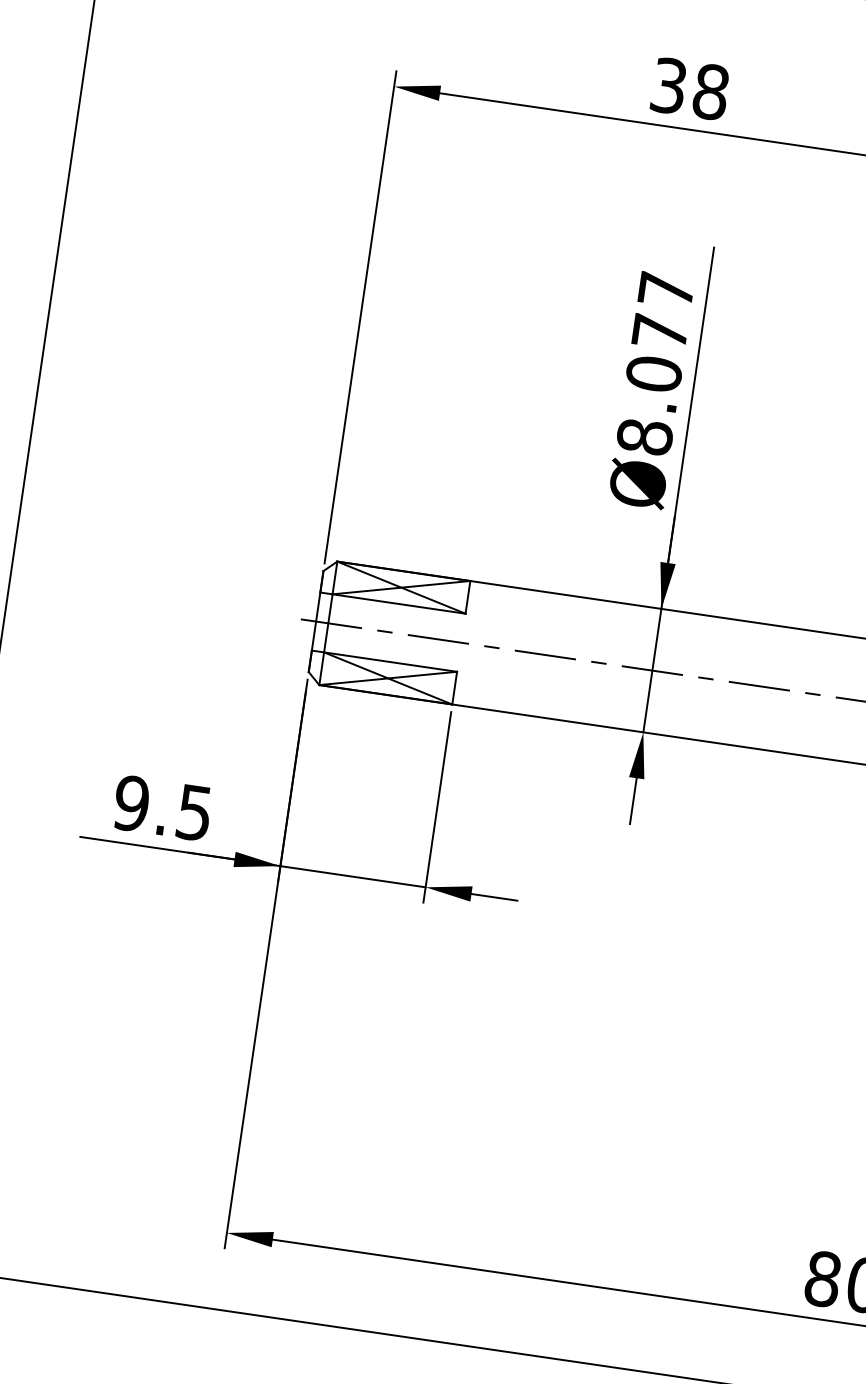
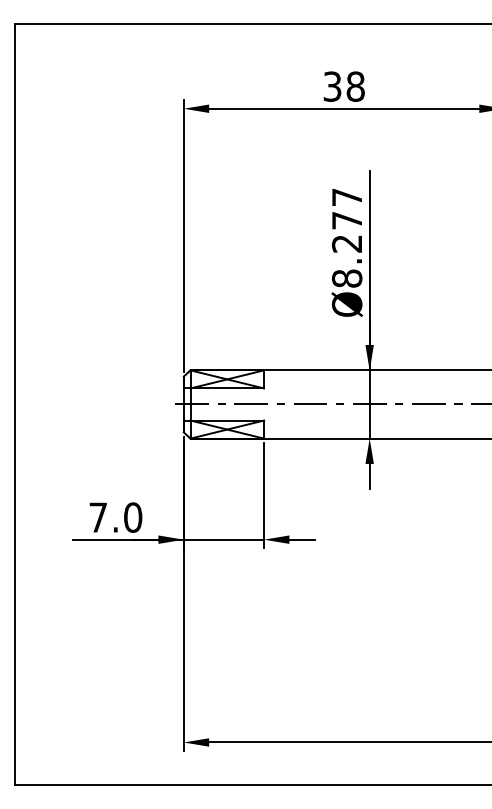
text: (654, 373) -> (347, 243), Ø8.077 -> Ø8.277
text: (162, 807) -> (115, 517), 9.5 -> 7.0

